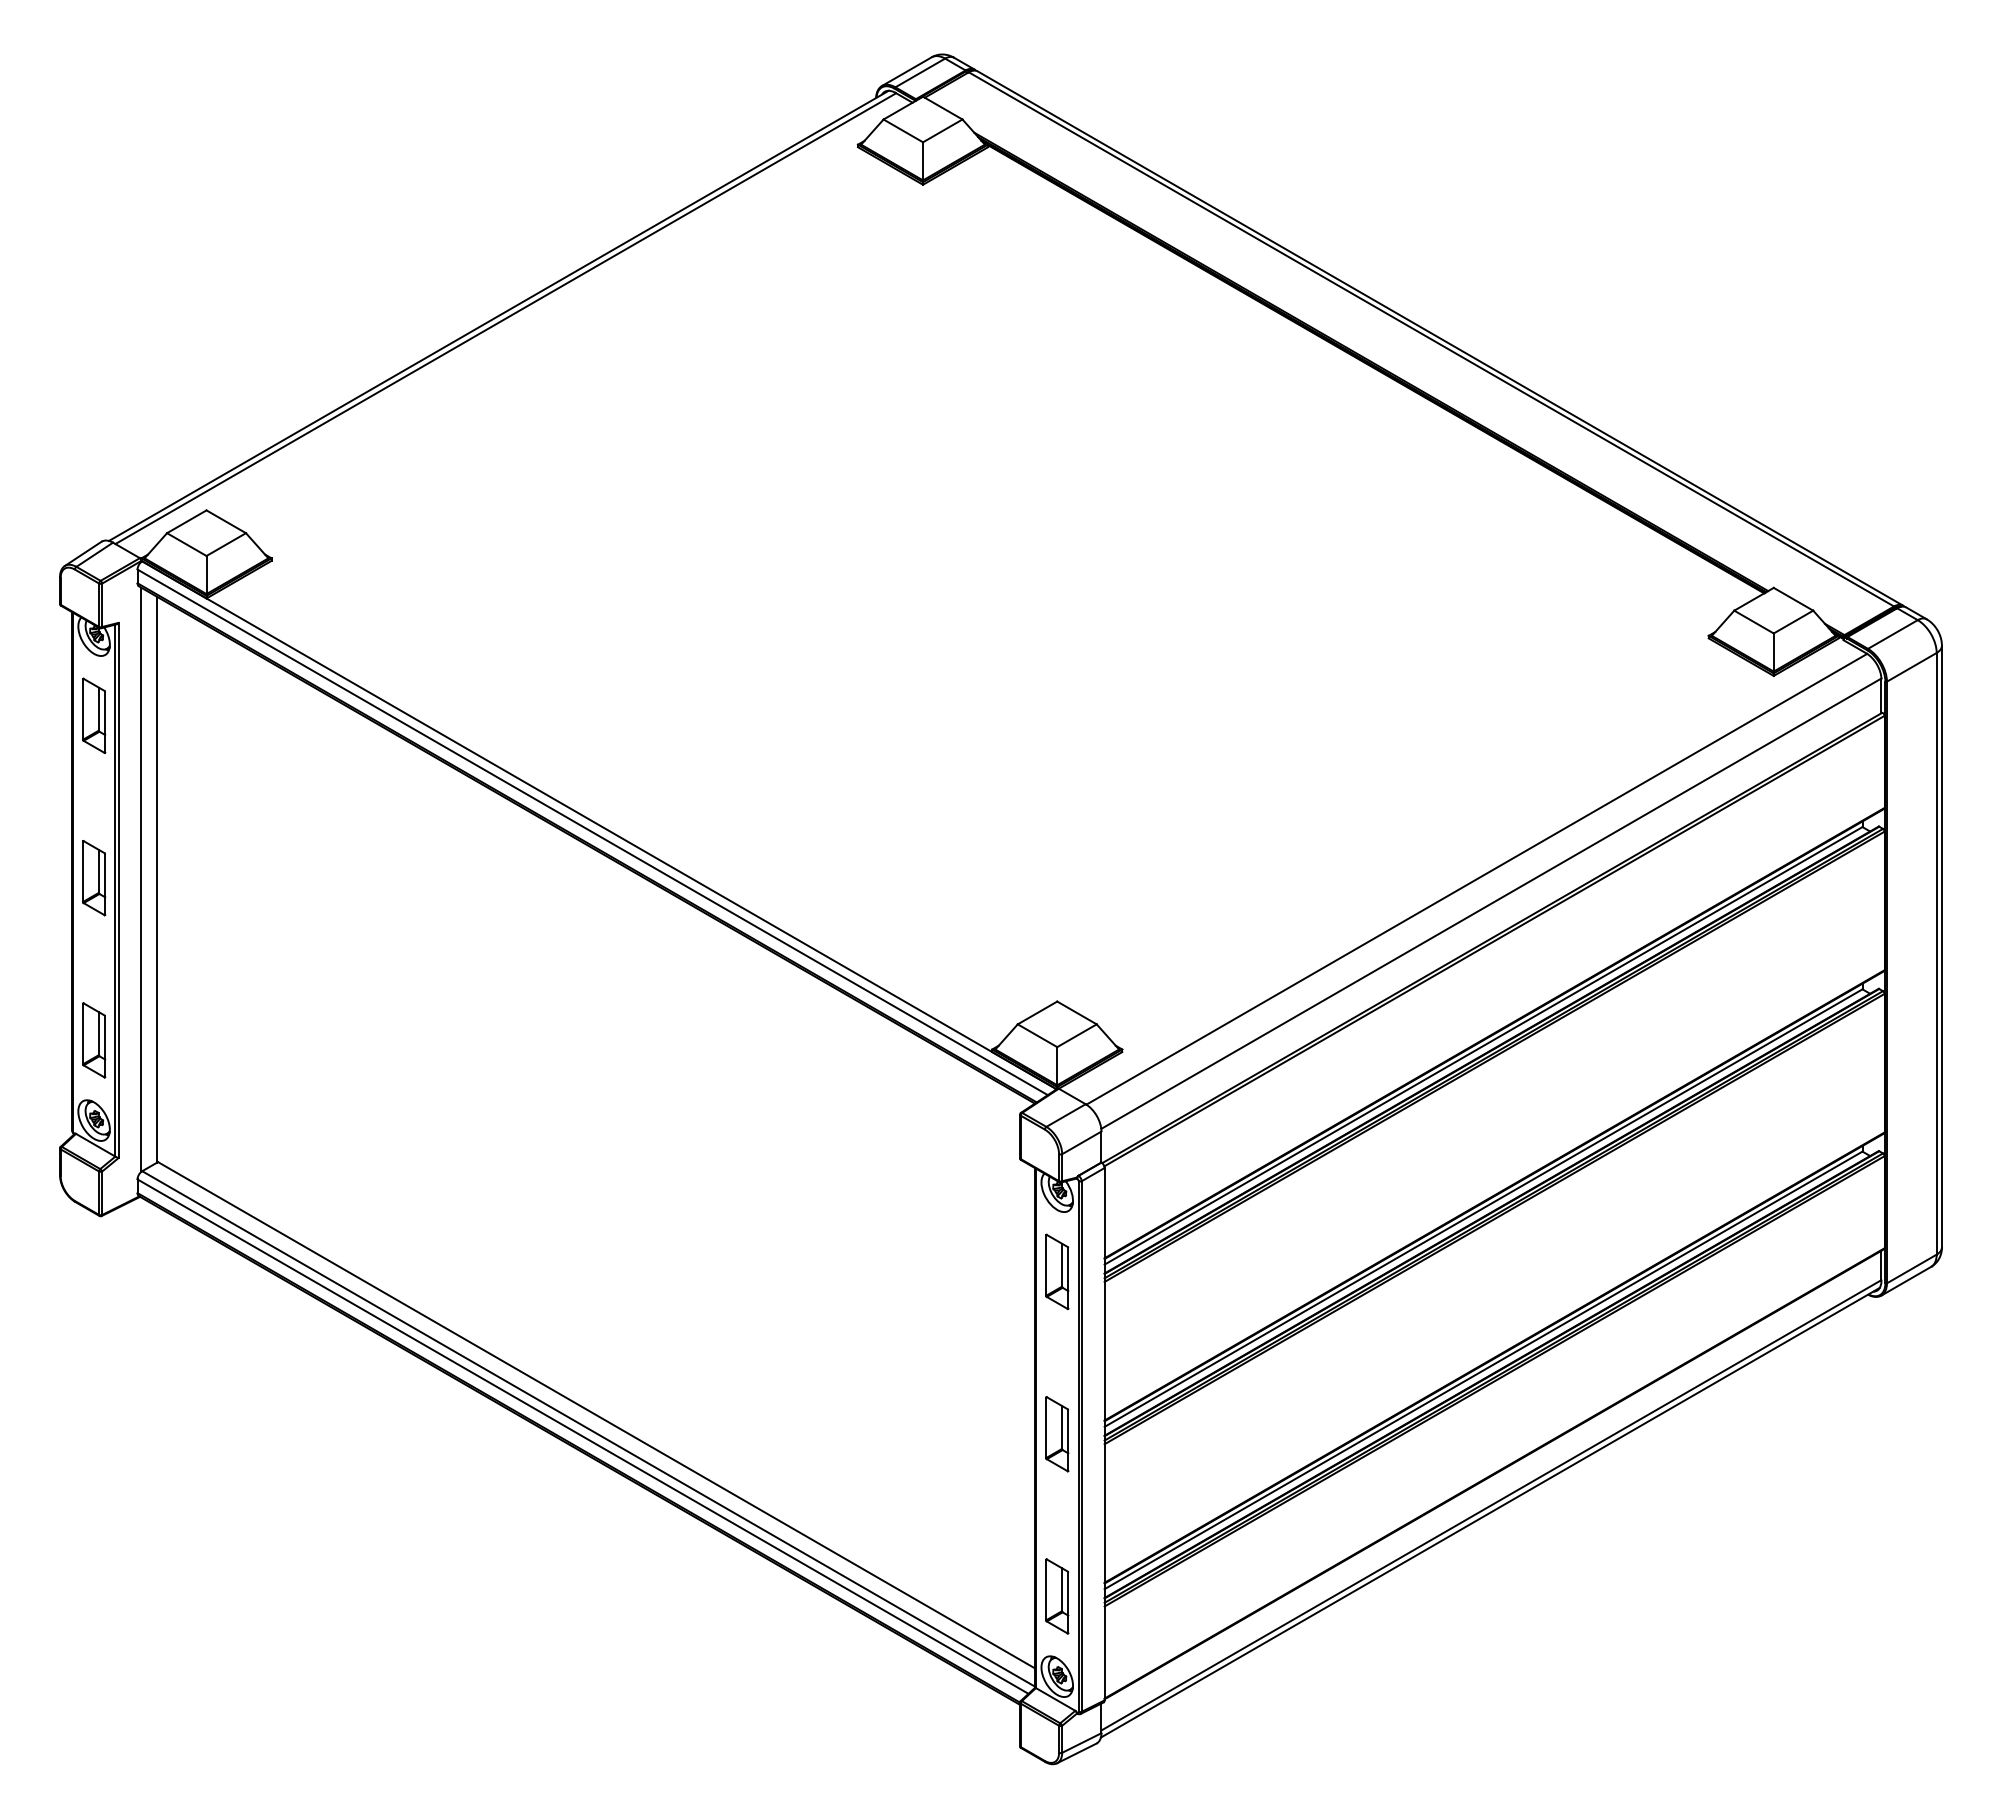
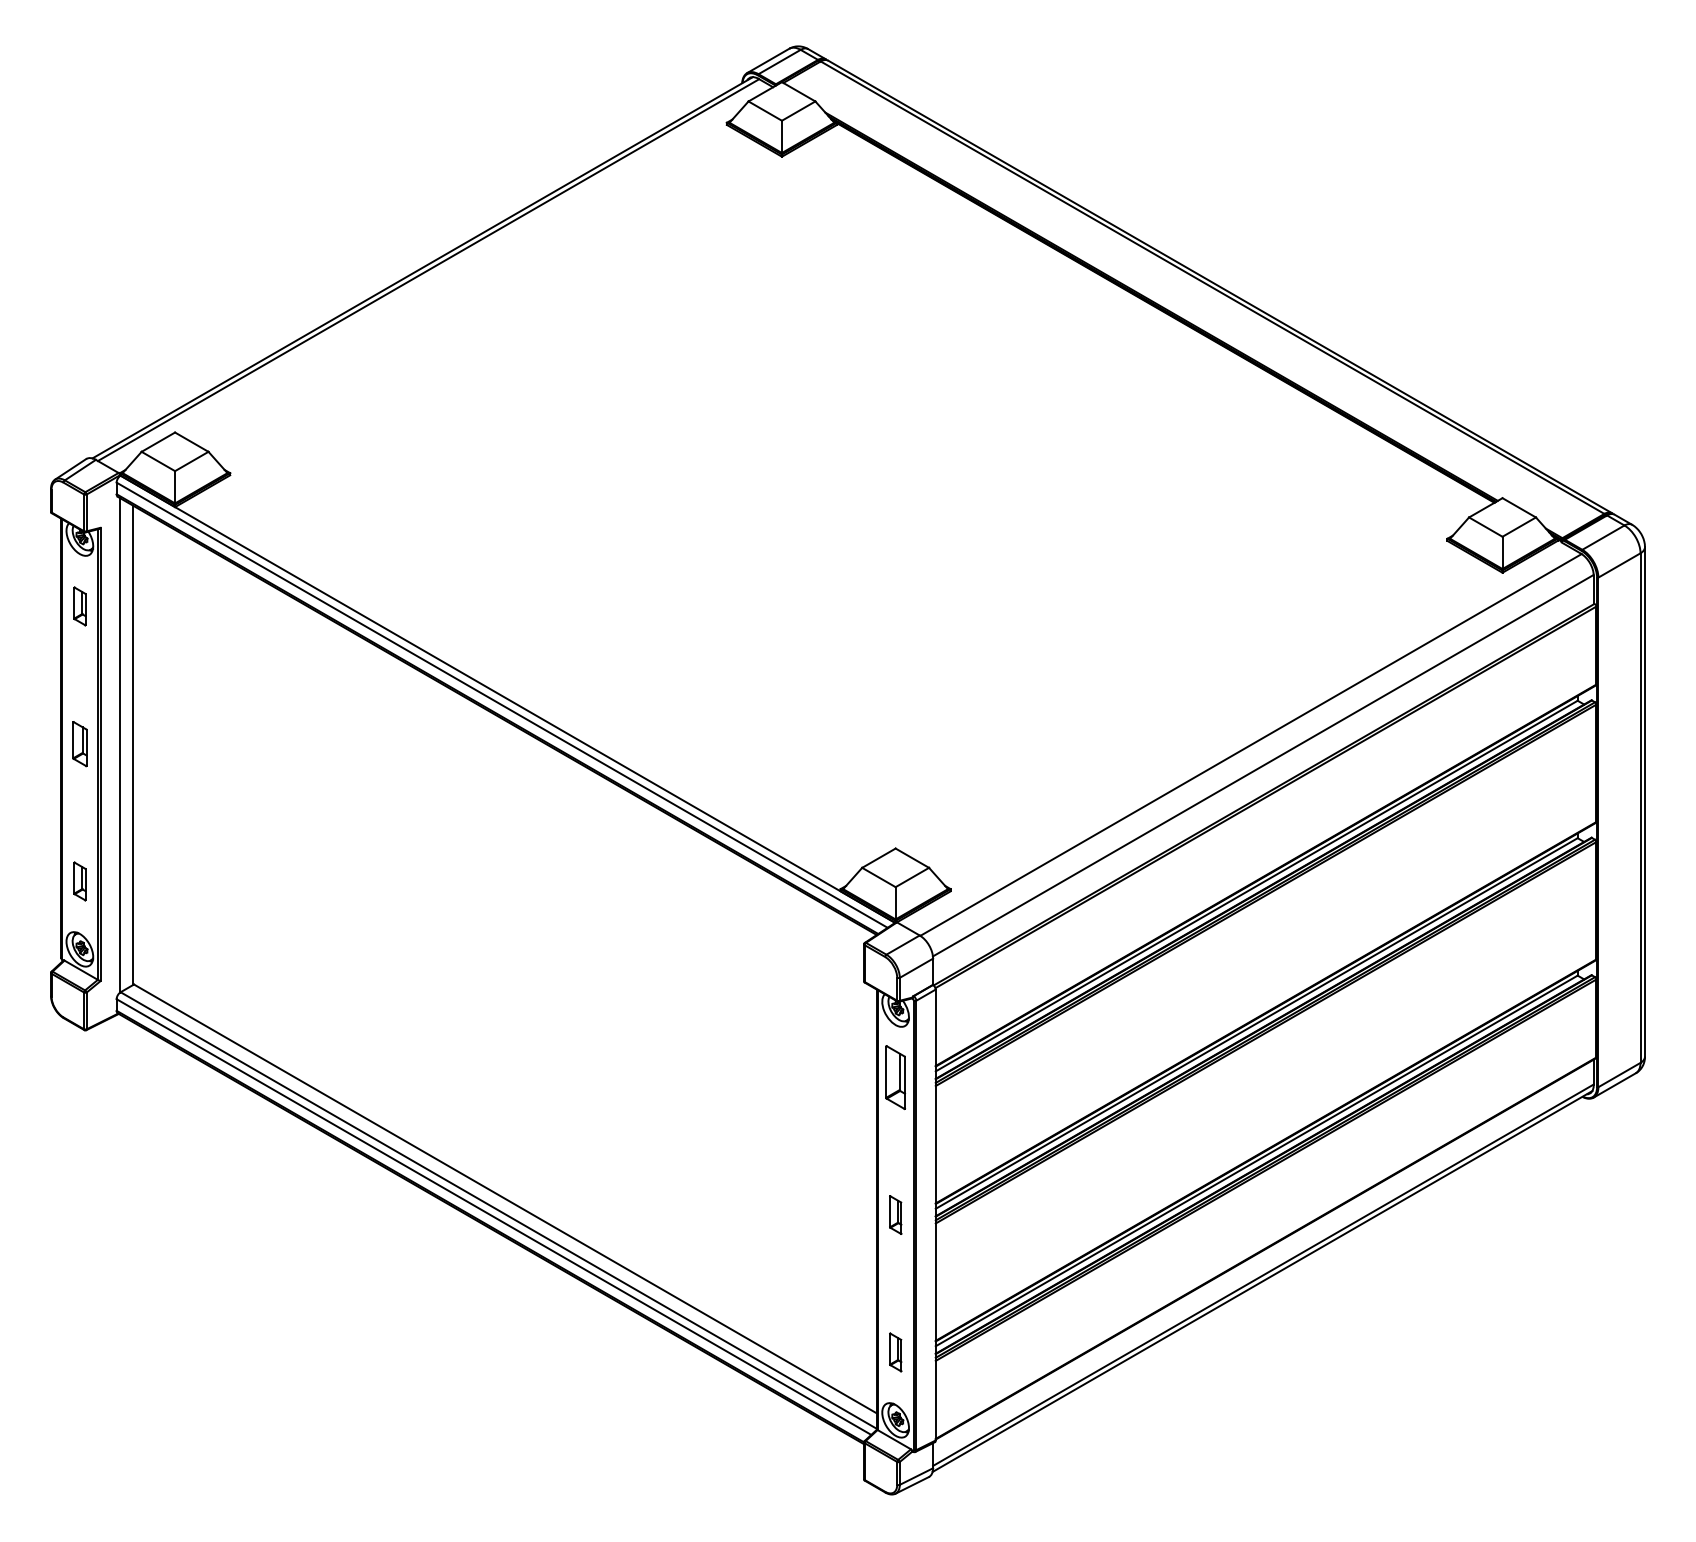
part: (94, 715) -> (80, 606), size x0.6
part: (94, 878) -> (80, 744), size x0.7
part: (94, 1040) -> (80, 881), size x0.6
part: (1057, 1434) -> (895, 1215), size x0.6
part: (1057, 1596) -> (895, 1352), size x0.6

